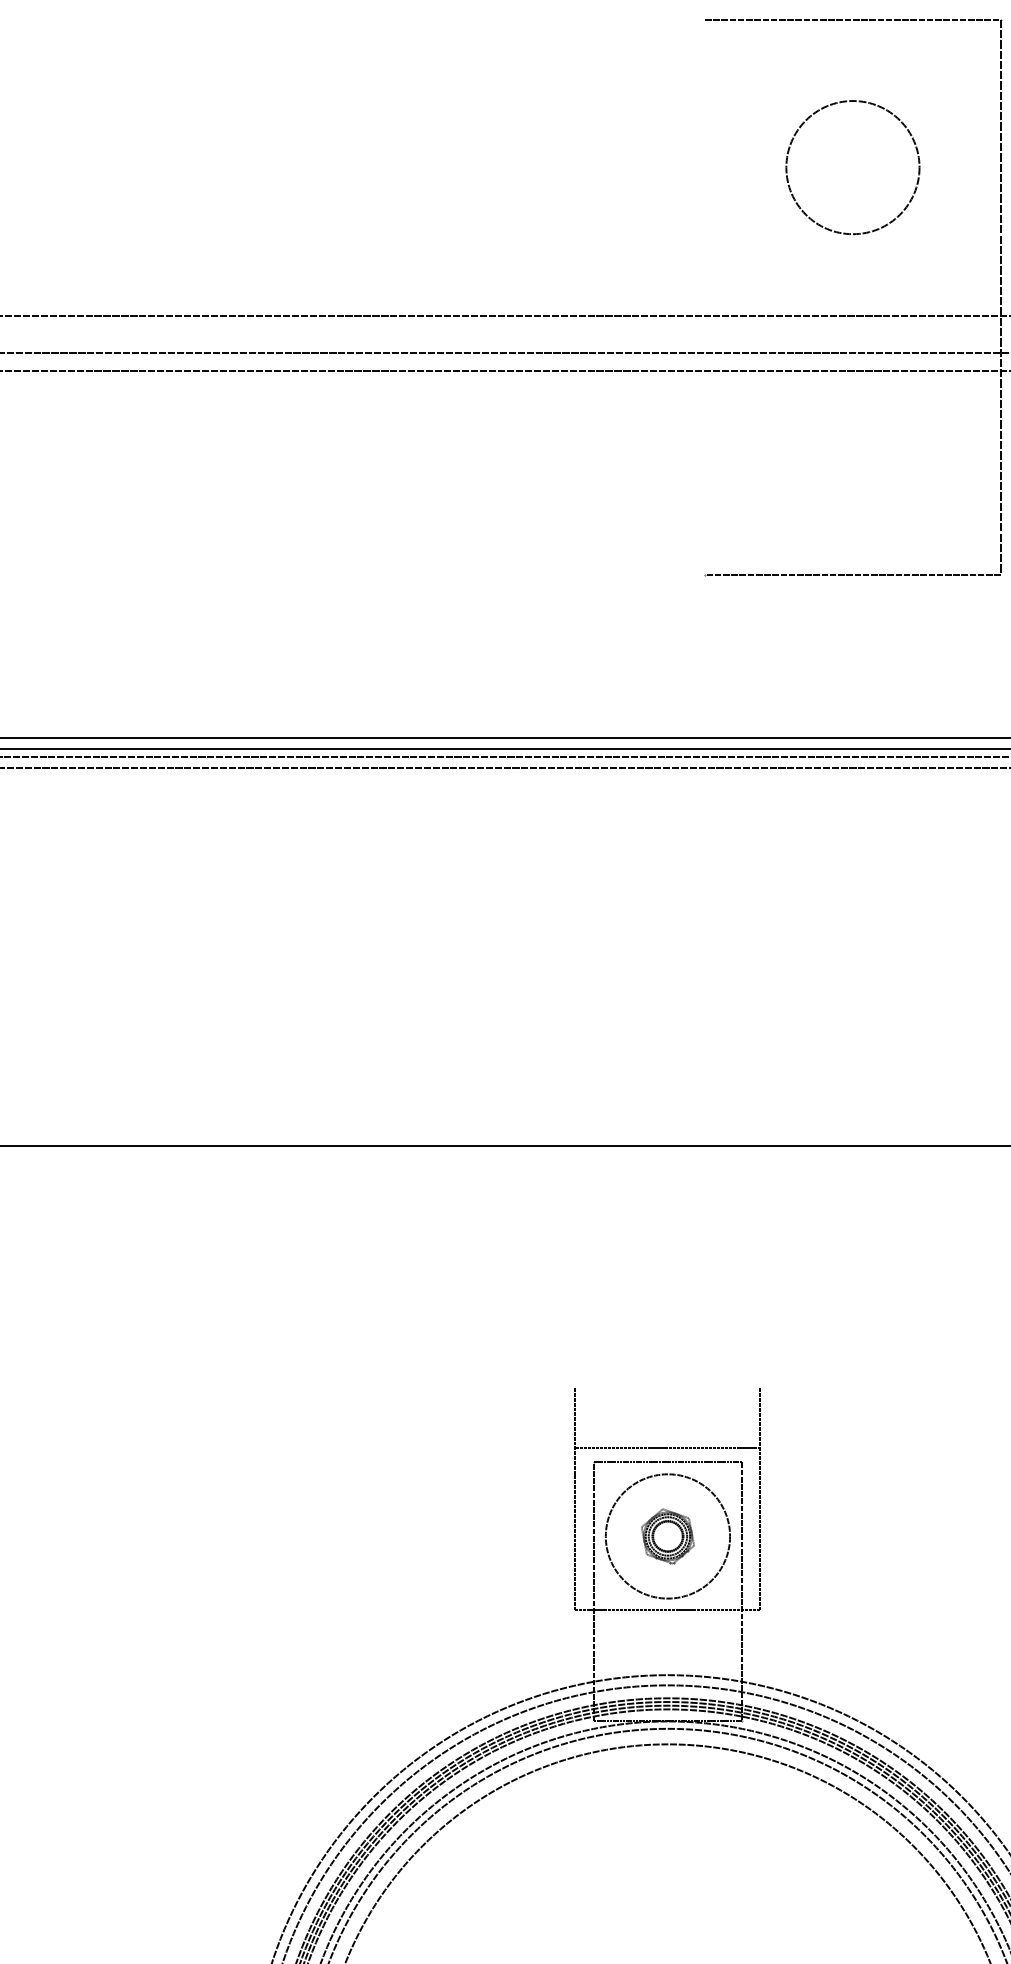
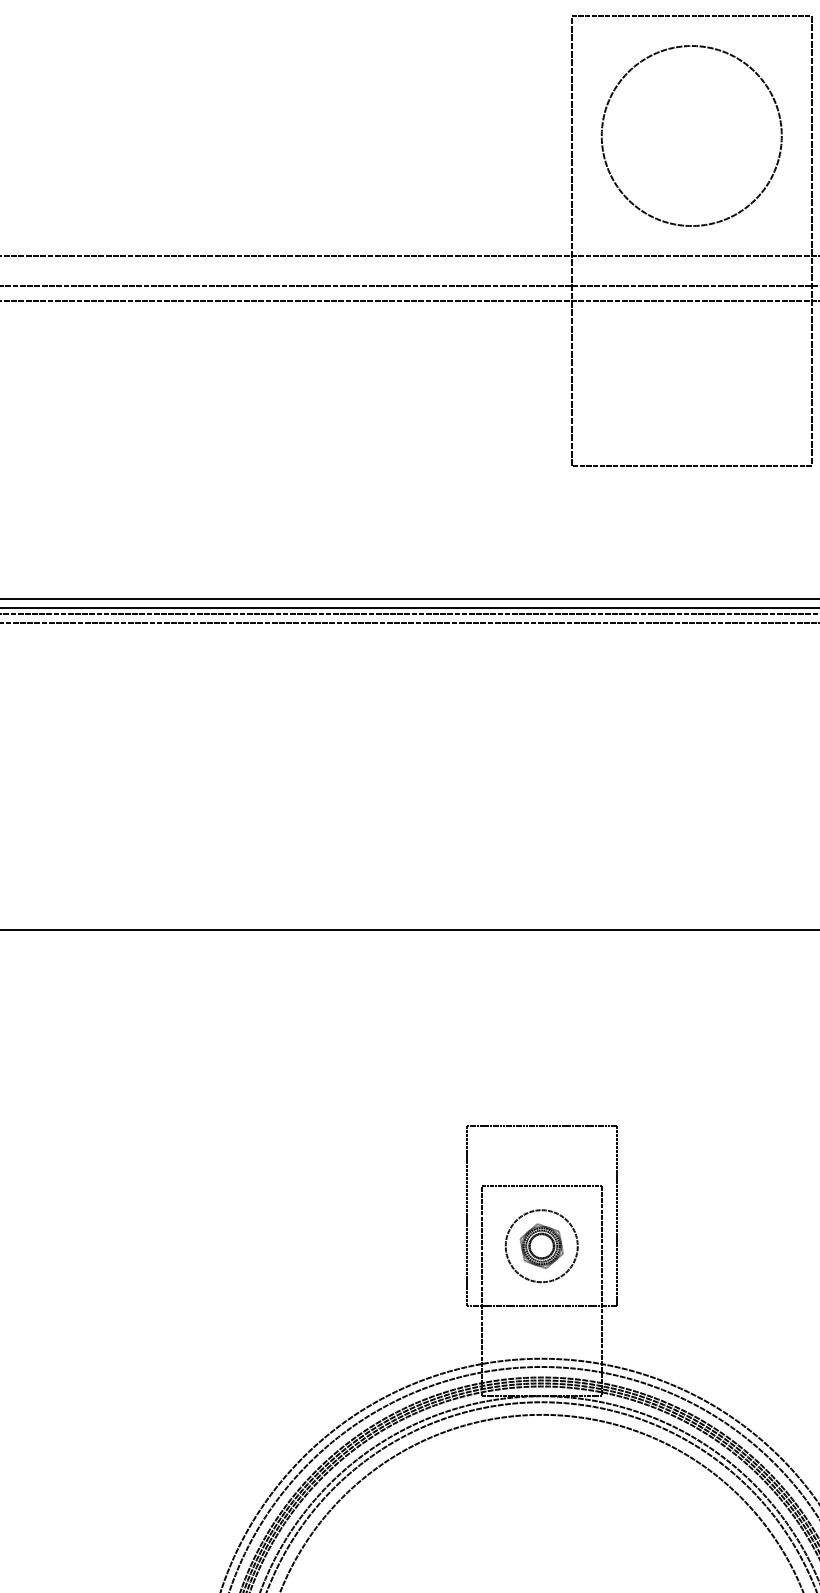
circle: (852, 167) -> (691, 135), size x1.67
line: (704, 296) -> (571, 240), added
line: (667, 1448) -> (541, 1126), moved
circle: (667, 1536) -> (541, 1246), size x0.71

